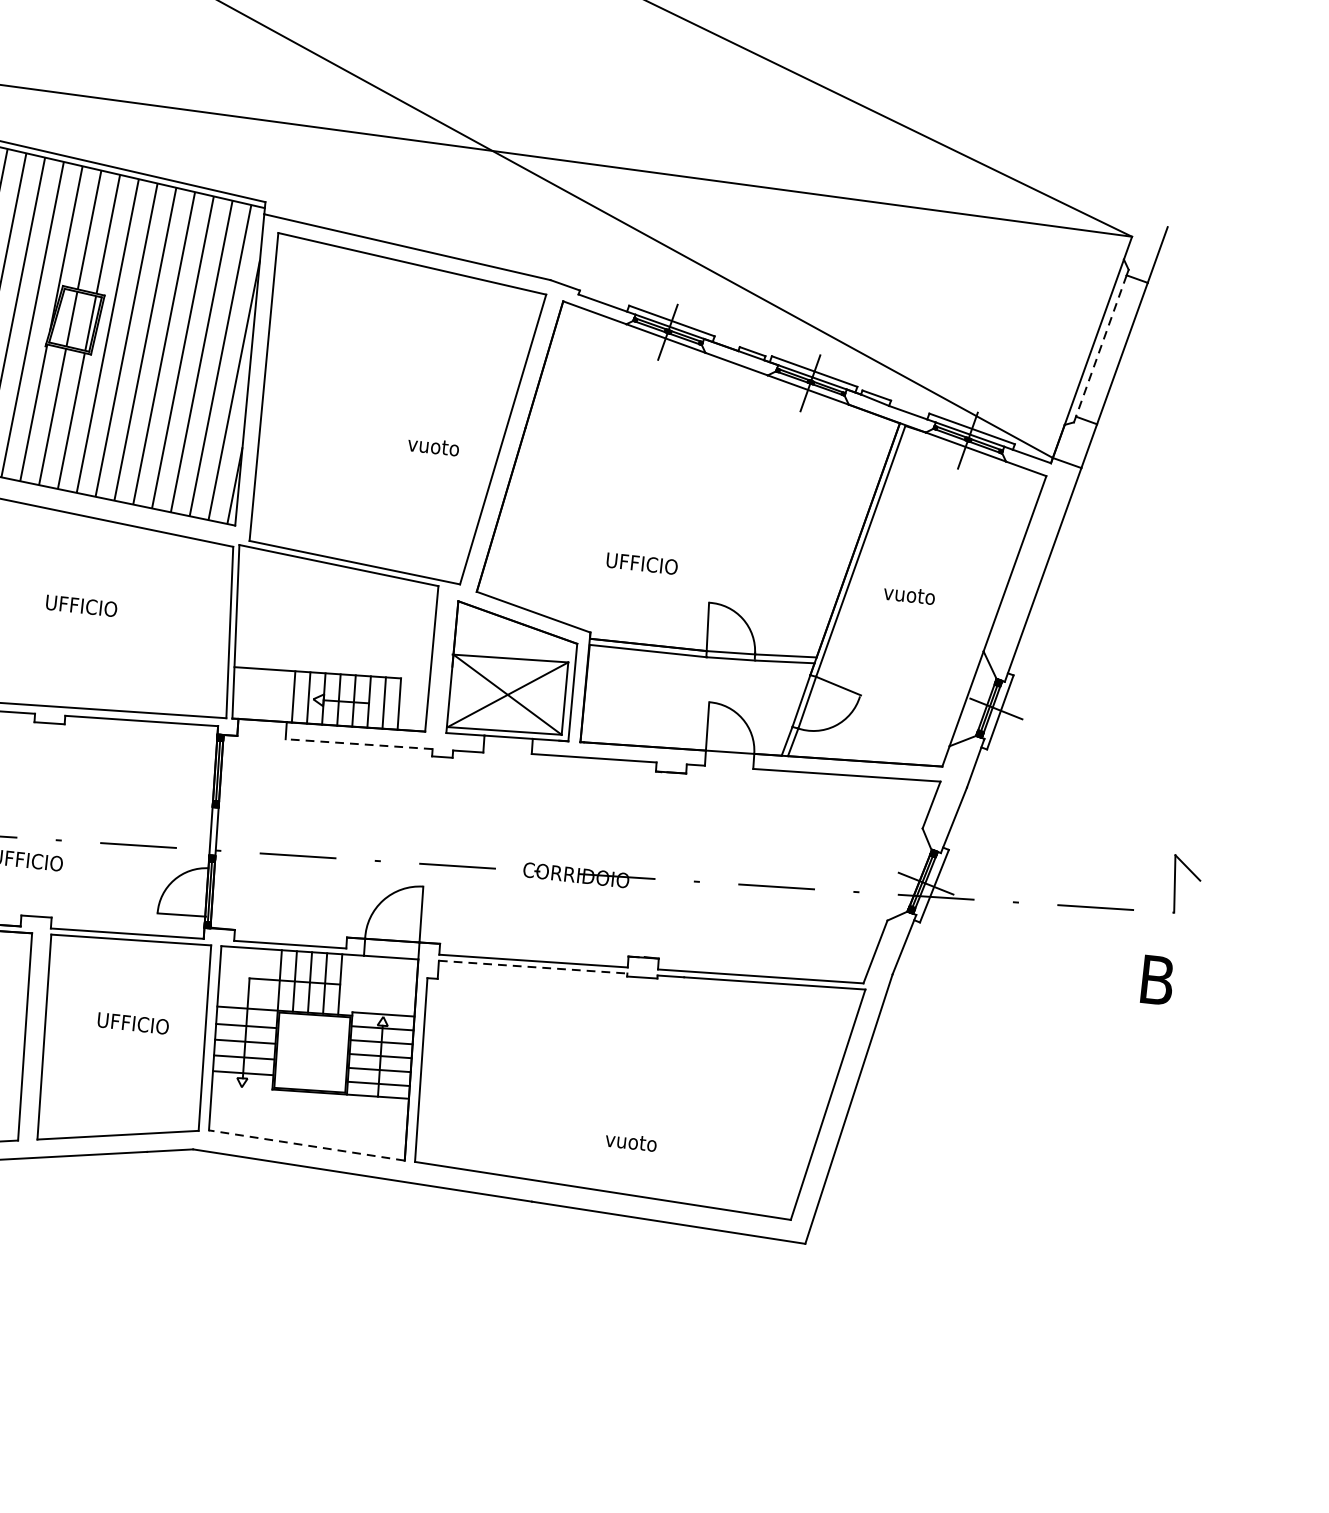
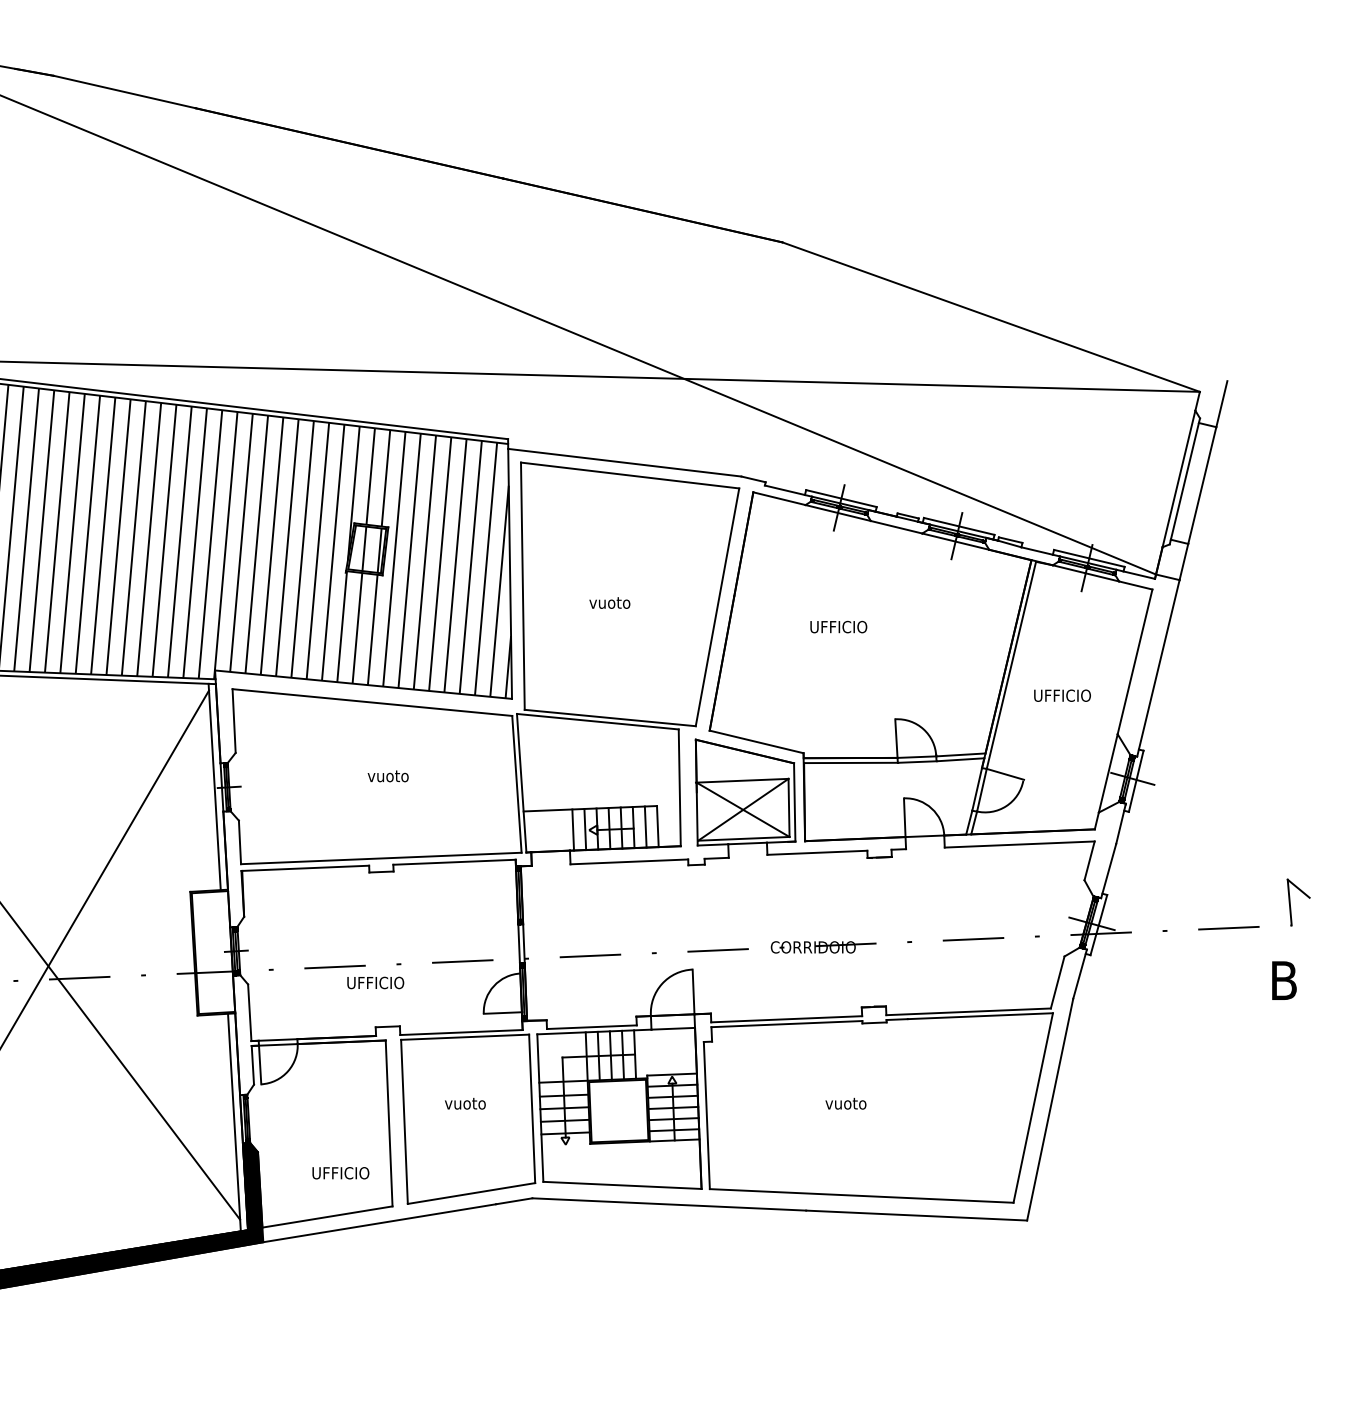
line: (1100, 346) -> (1184, 481), dashed -> solid
text: (433, 445) -> (609, 602), moved
text: (641, 563) -> (838, 626), moved
text: (918, 595) -> (1061, 695), vuoto -> UFFICIO
text: (81, 605) -> (396, 775), UFFICIO -> vuoto
line: (359, 743) -> (629, 861), dashed -> solid
line: (532, 967) -> (786, 1024), dashed -> solid
text: (132, 1023) -> (473, 1103), UFFICIO -> vuoto
text: (630, 1141) -> (845, 1103), moved
line: (305, 1145) -> (621, 1185), dashed -> solid

